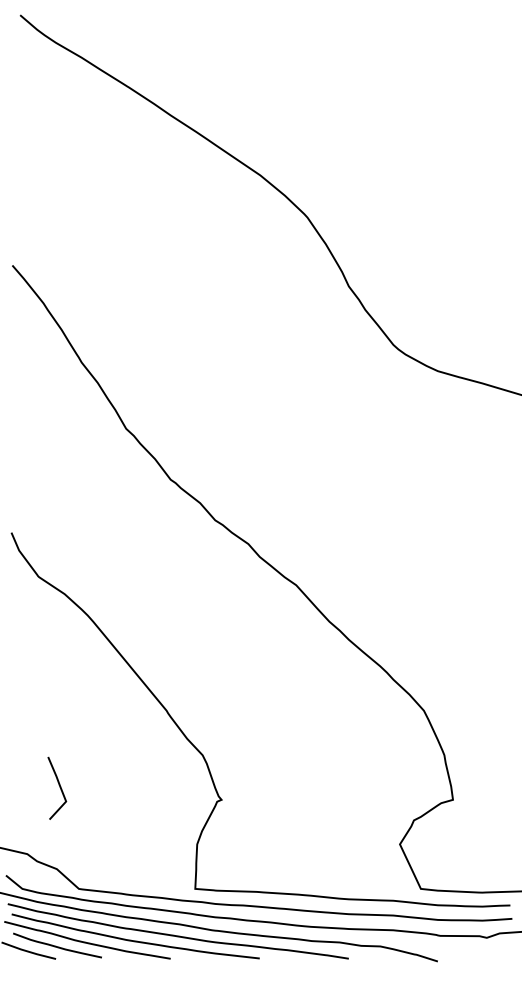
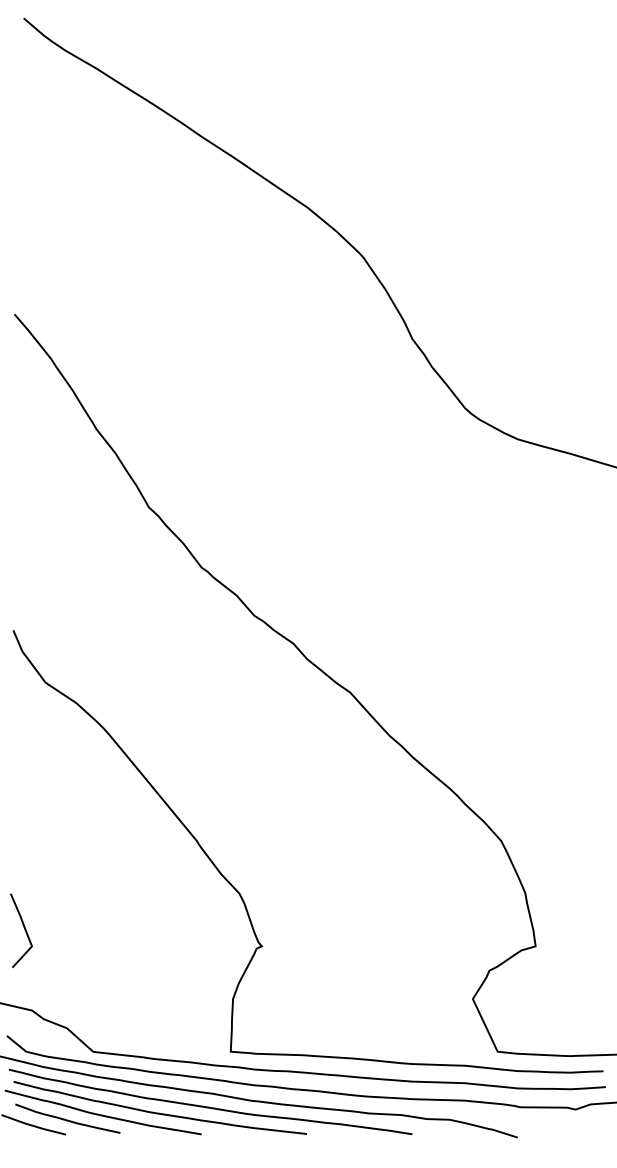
line: (59, 788) -> (24, 930), moved

